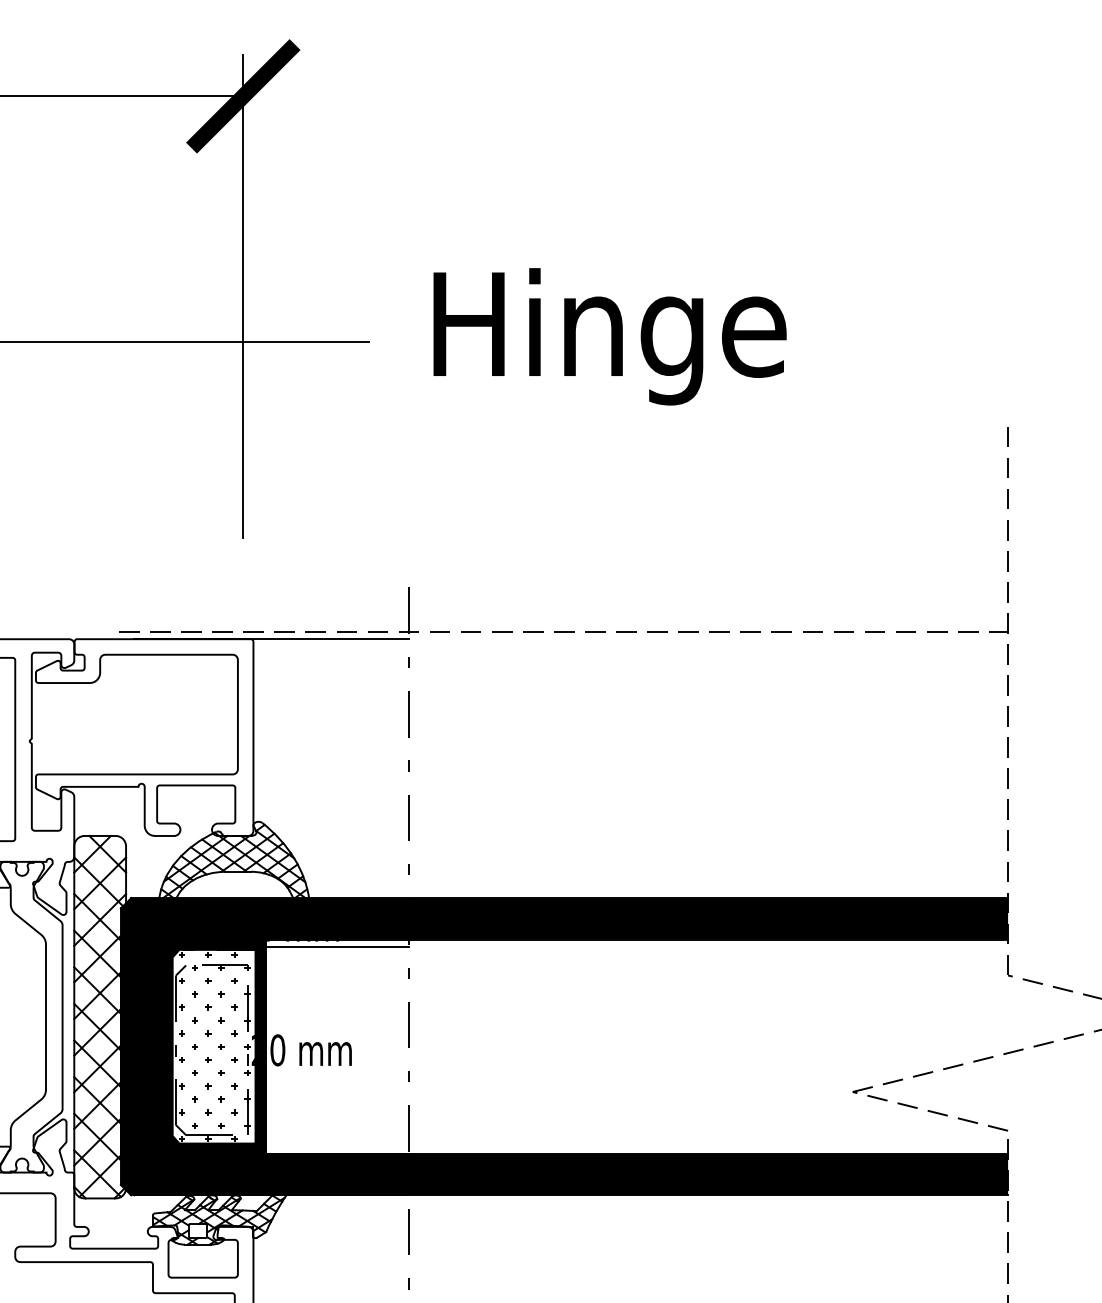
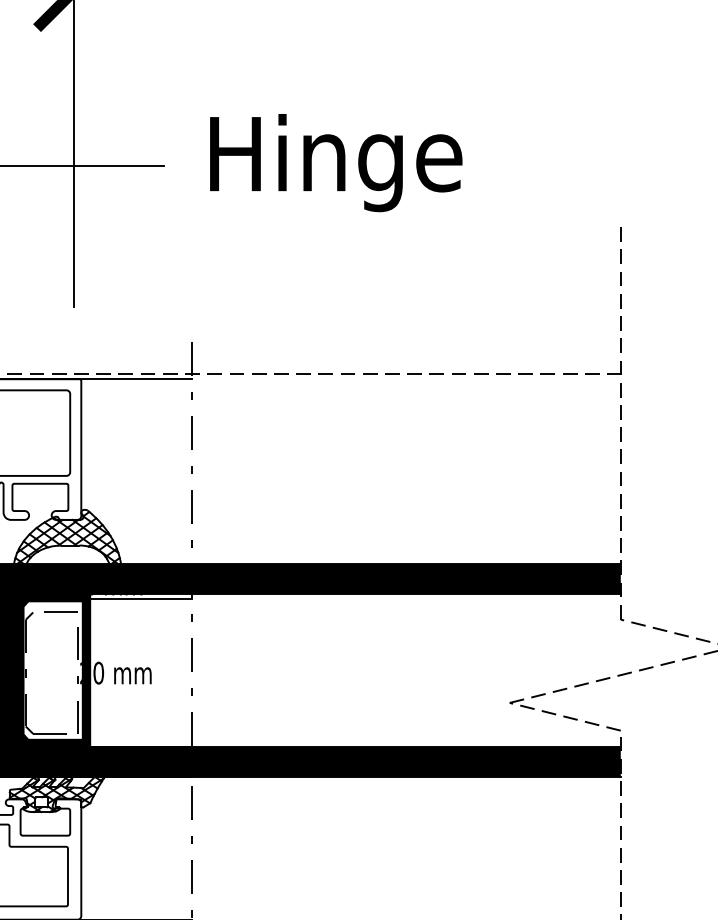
hatch: (214, 1046) -> (53, 670), removed

